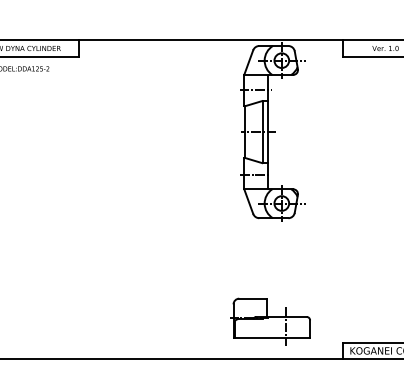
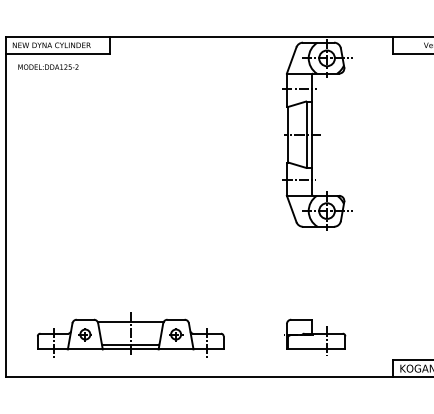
part: (97, 318) -> (130, 334), added
part: (270, 320) -> (315, 336), size x0.71

